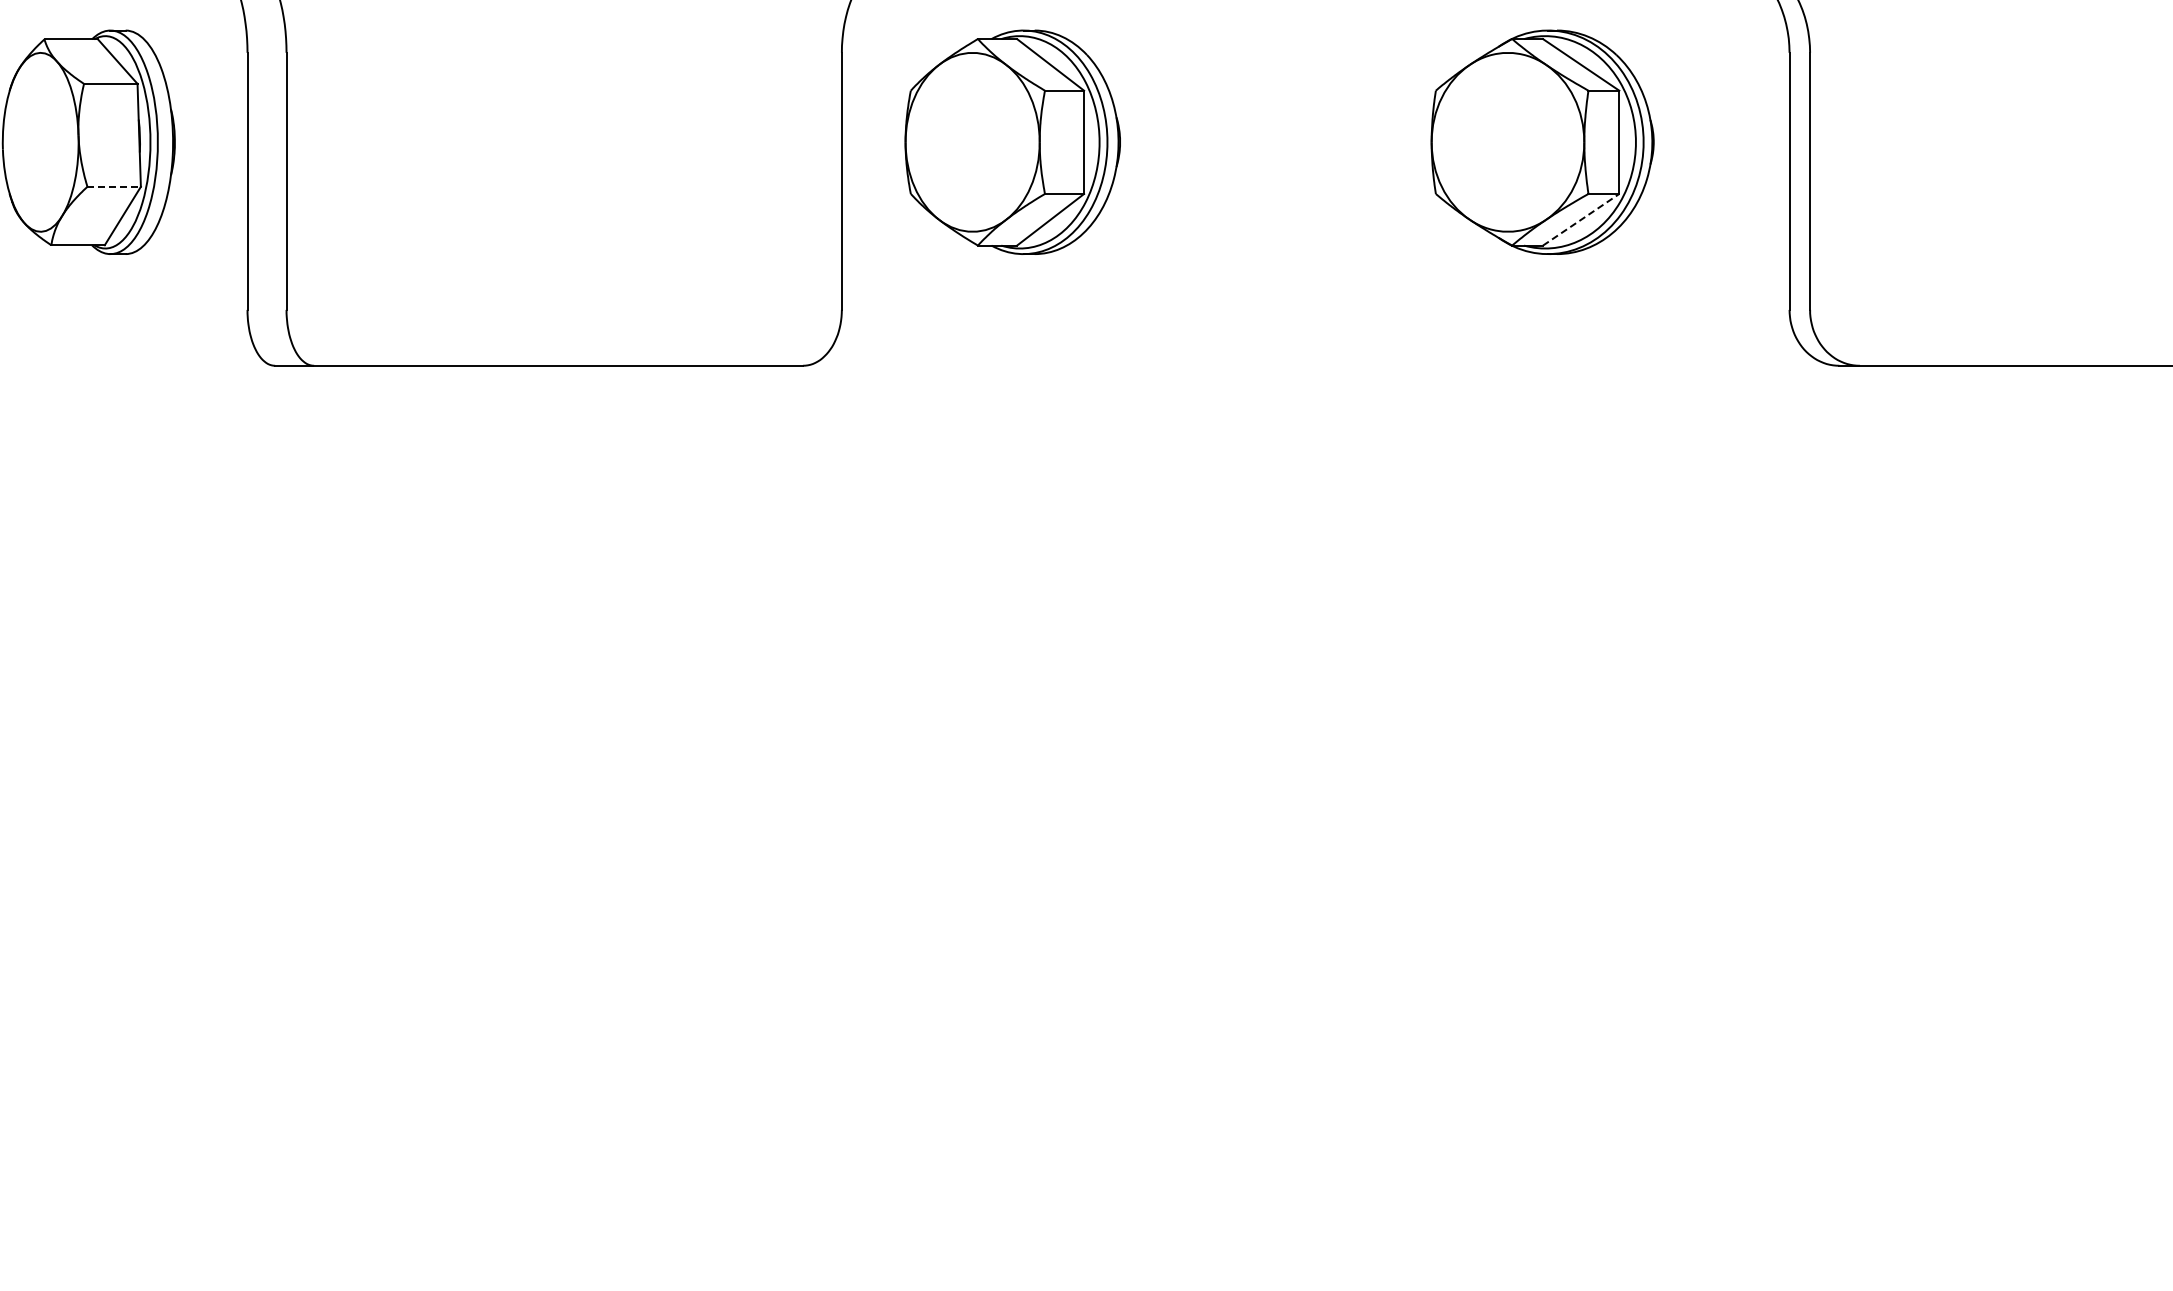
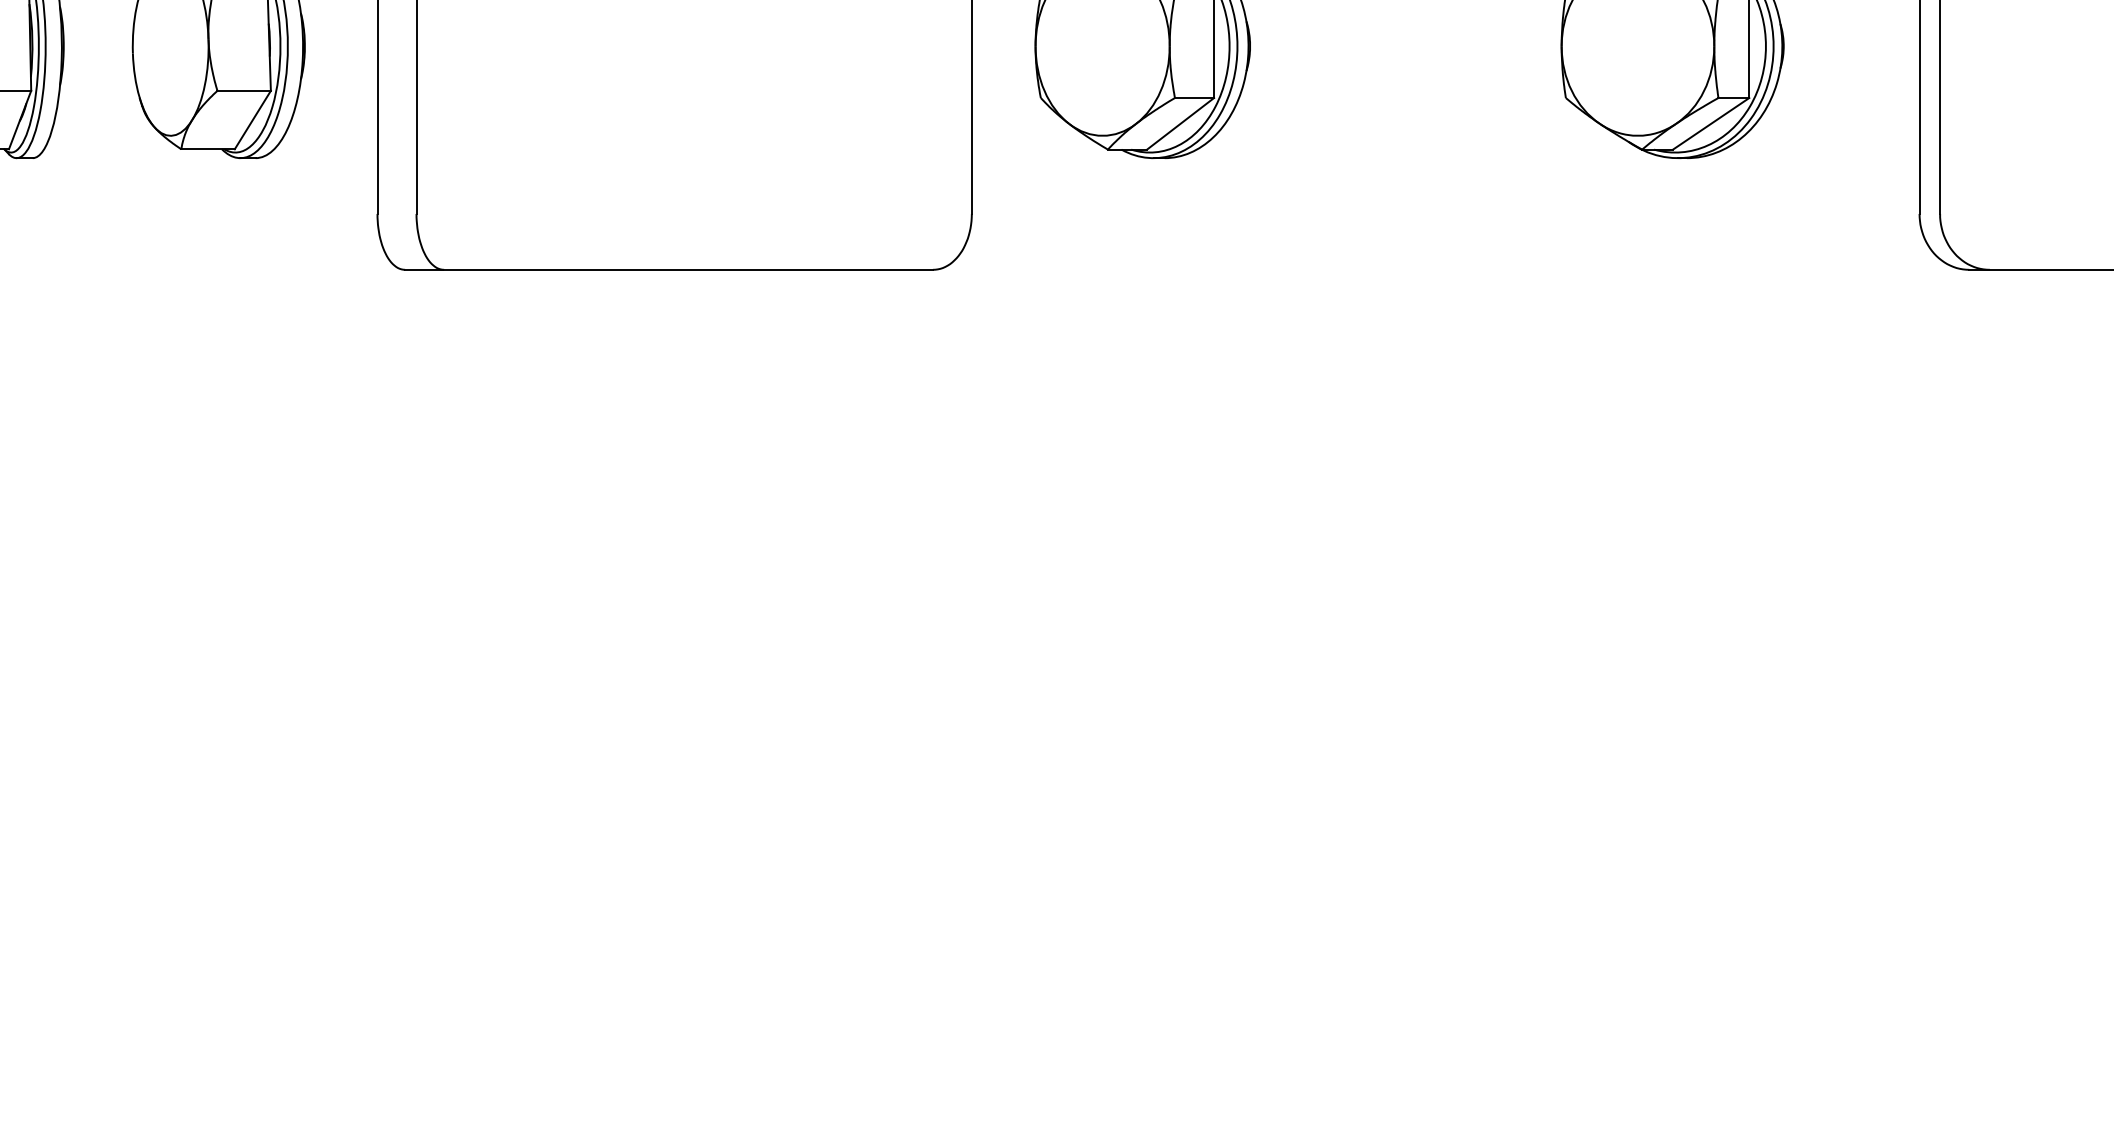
line: (114, 186) -> (244, 90), dashed -> solid
line: (1581, 219) -> (1711, 123), dashed -> solid

